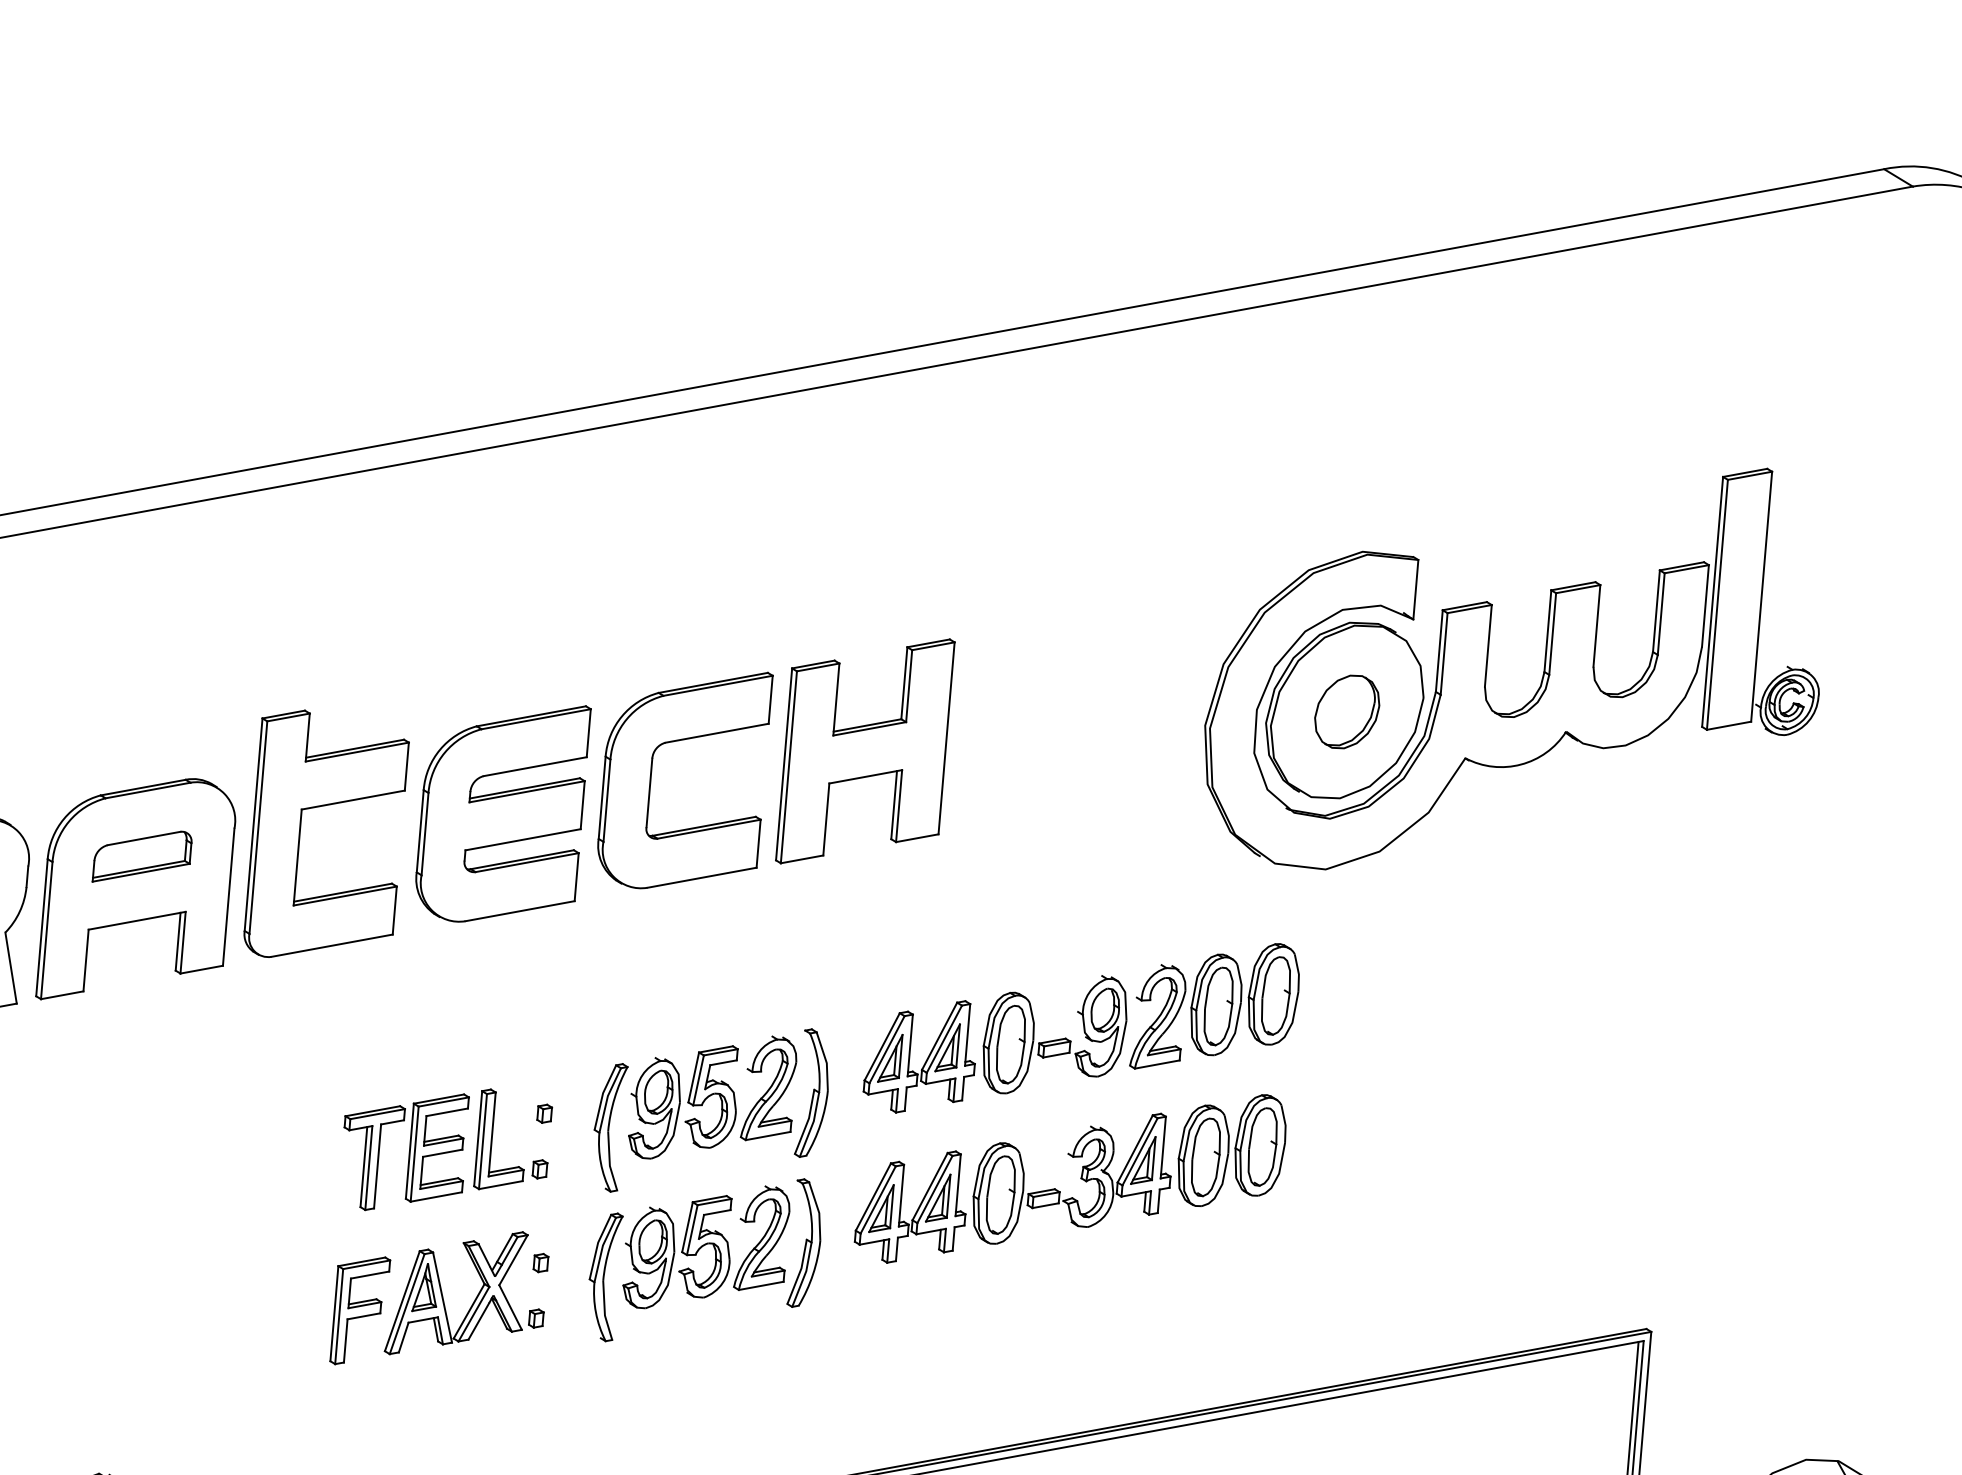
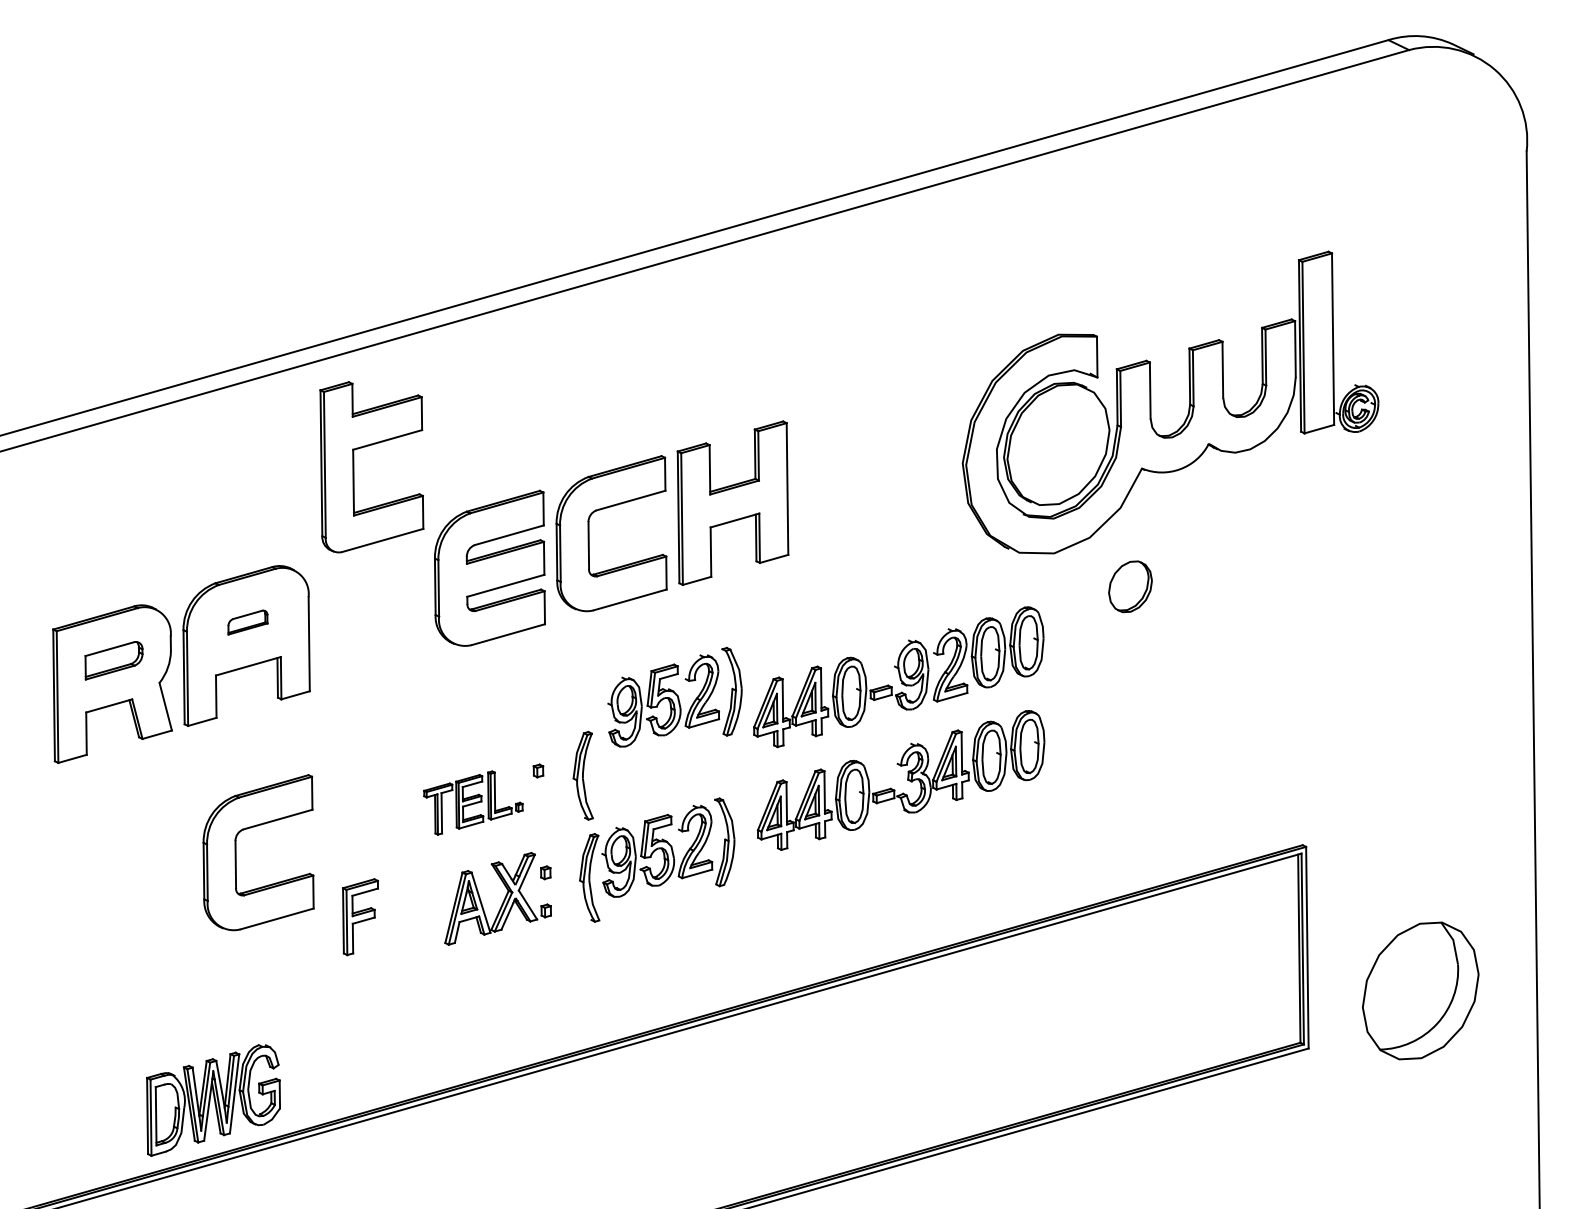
part: (1347, 711) -> (1130, 586), moved
part: (301, 835) -> (354, 467), moved
part: (141, 856) -> (247, 622), size x0.6
part: (728, 1092) -> (674, 696), moved
part: (445, 1150) -> (473, 802), size x0.7
part: (93, 1190) -> (236, 852), added
part: (359, 1311) -> (360, 917), moved

